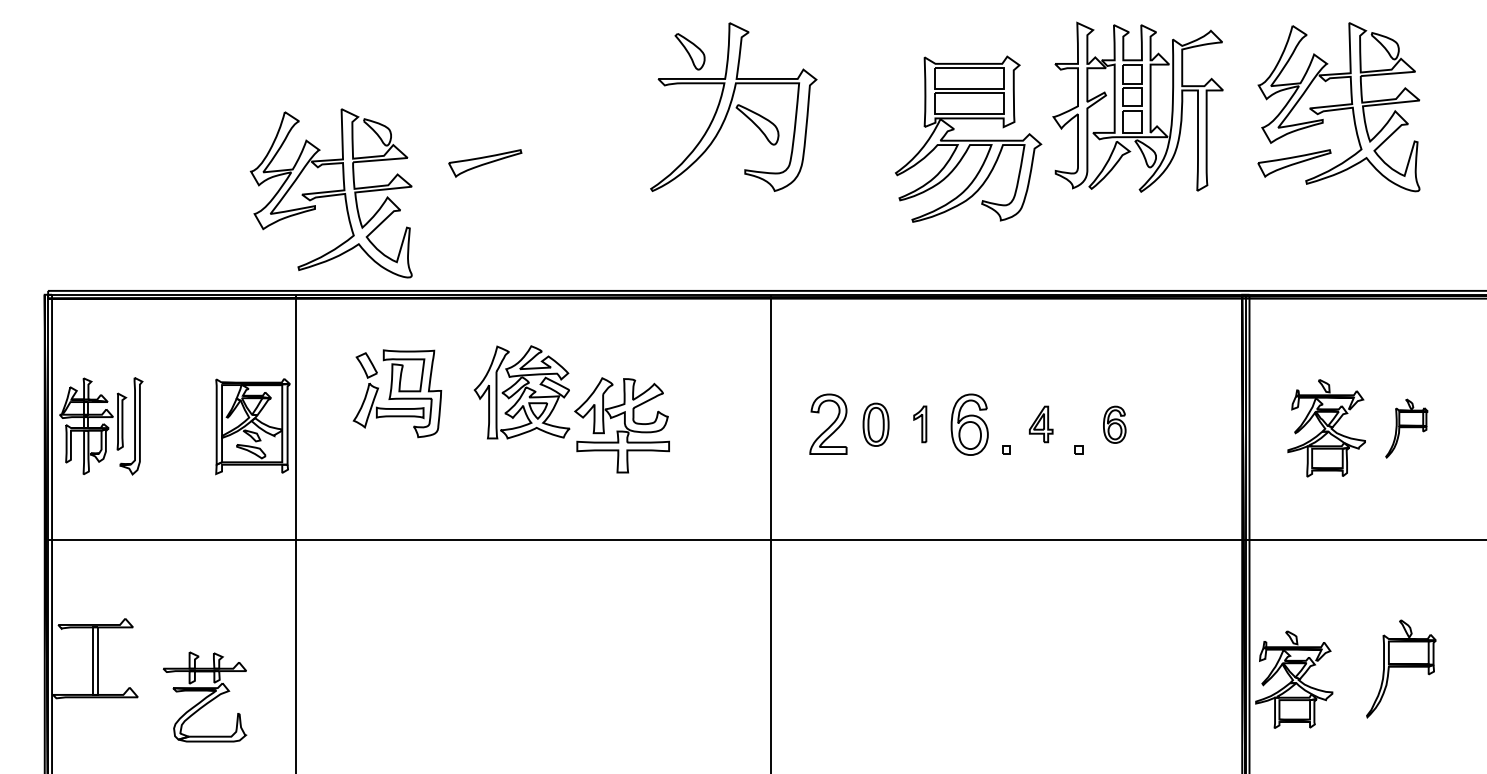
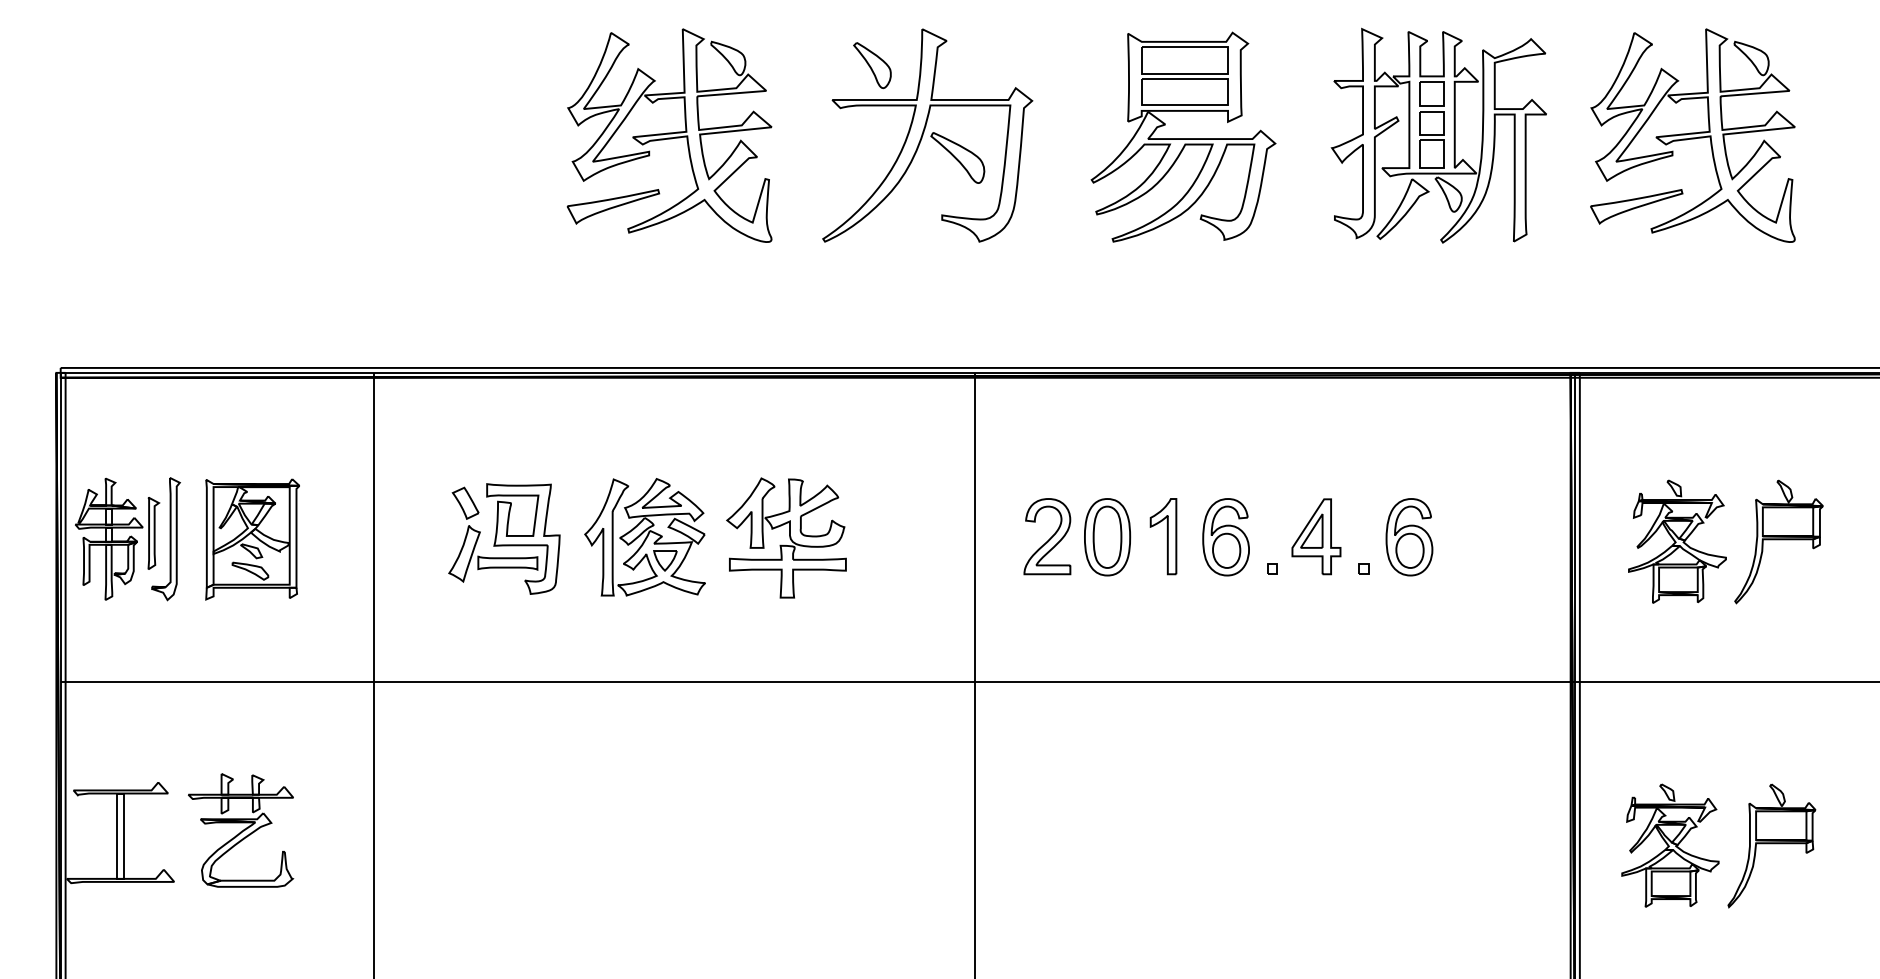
part: (968, 138) -> (1183, 136), moved
part: (331, 193) -> (669, 135), moved
part: (521, 392) -> (644, 537), moved
part: (397, 393) -> (504, 538), moved
part: (875, 424) -> (1107, 537), size x1.43
part: (920, 424) -> (1163, 536), size x1.67
part: (1041, 424) -> (1316, 536), size x1.67
part: (1114, 424) -> (1409, 537), size x1.67
part: (252, 426) -> (252, 539), moved
part: (1406, 428) -> (1778, 541), size x1.67
part: (1294, 679) -> (1670, 845), moved
part: (205, 696) -> (241, 830), moved

